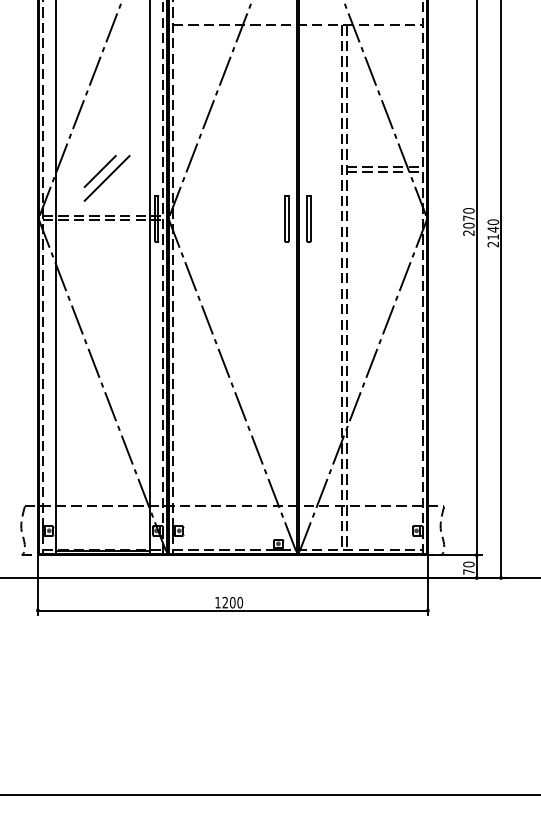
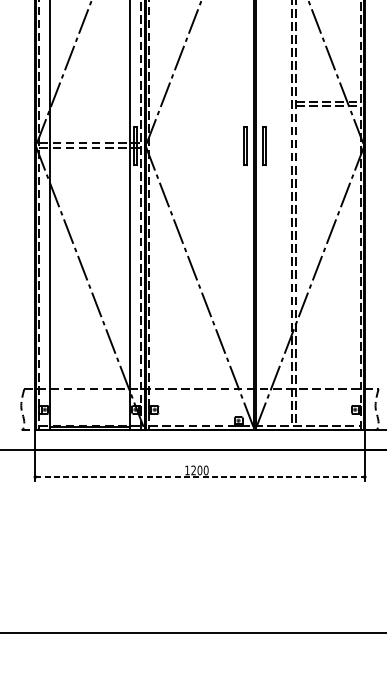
line: (99, 171) -> (87, 106), removed
line: (106, 178) -> (93, 112), removed
line: (233, 610) -> (200, 477), solid -> dashed

